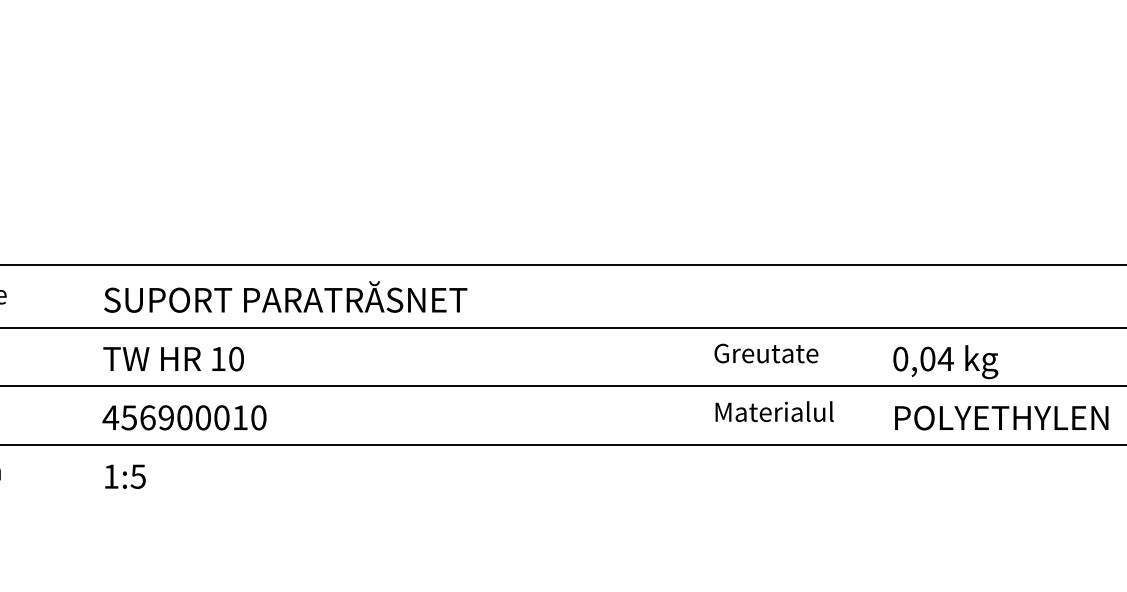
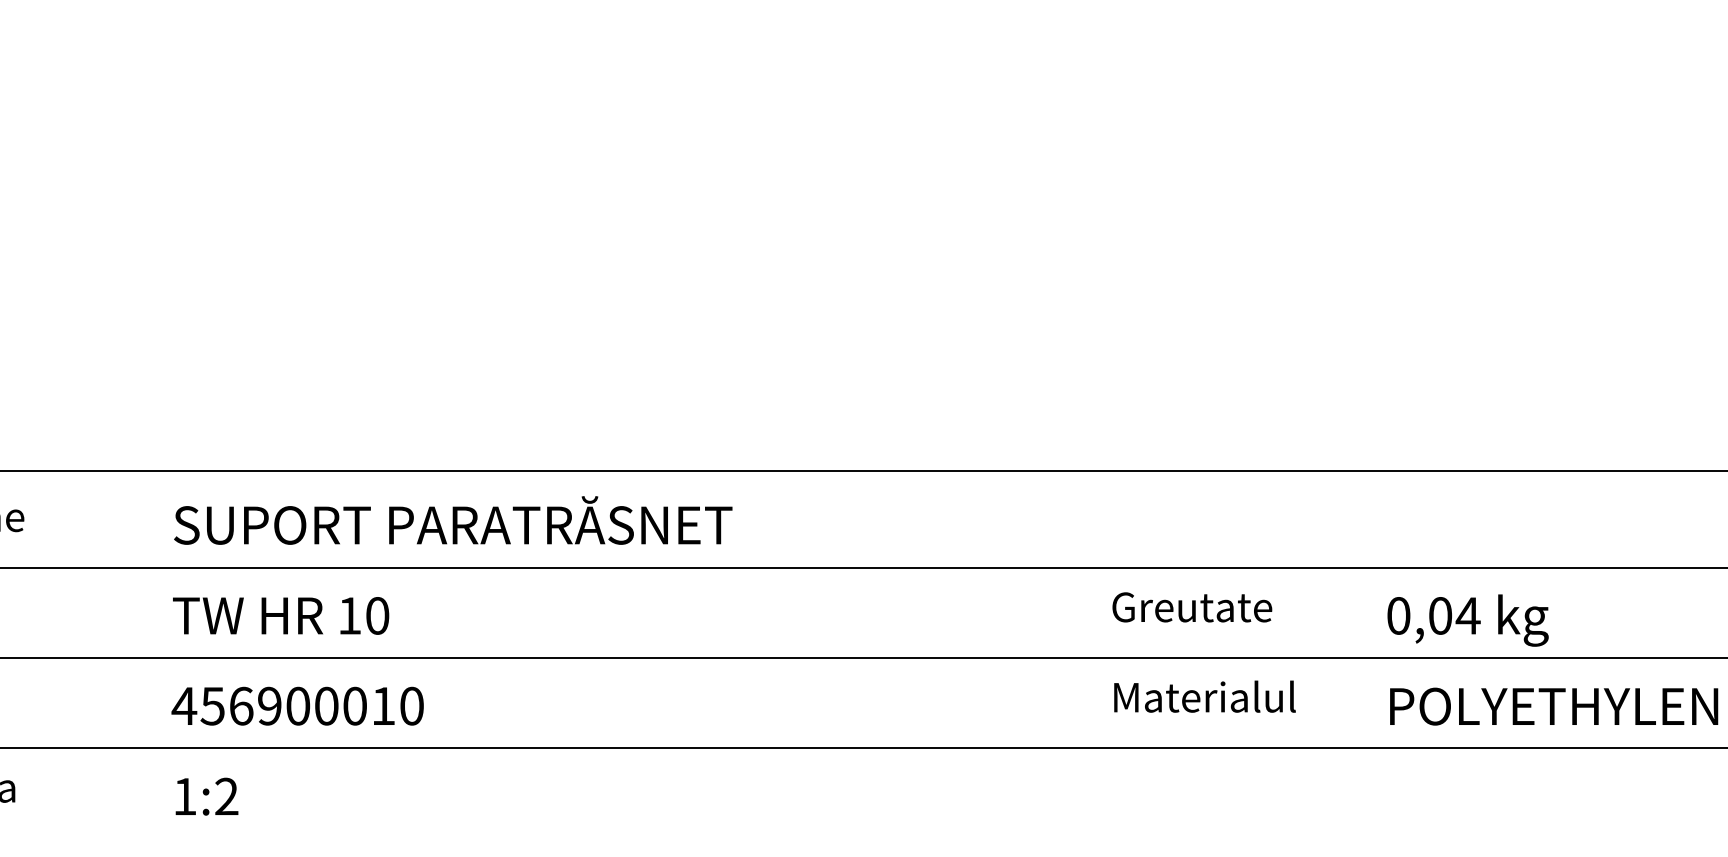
text: (137, 476) -> (225, 796), 1:5 -> 1:2

